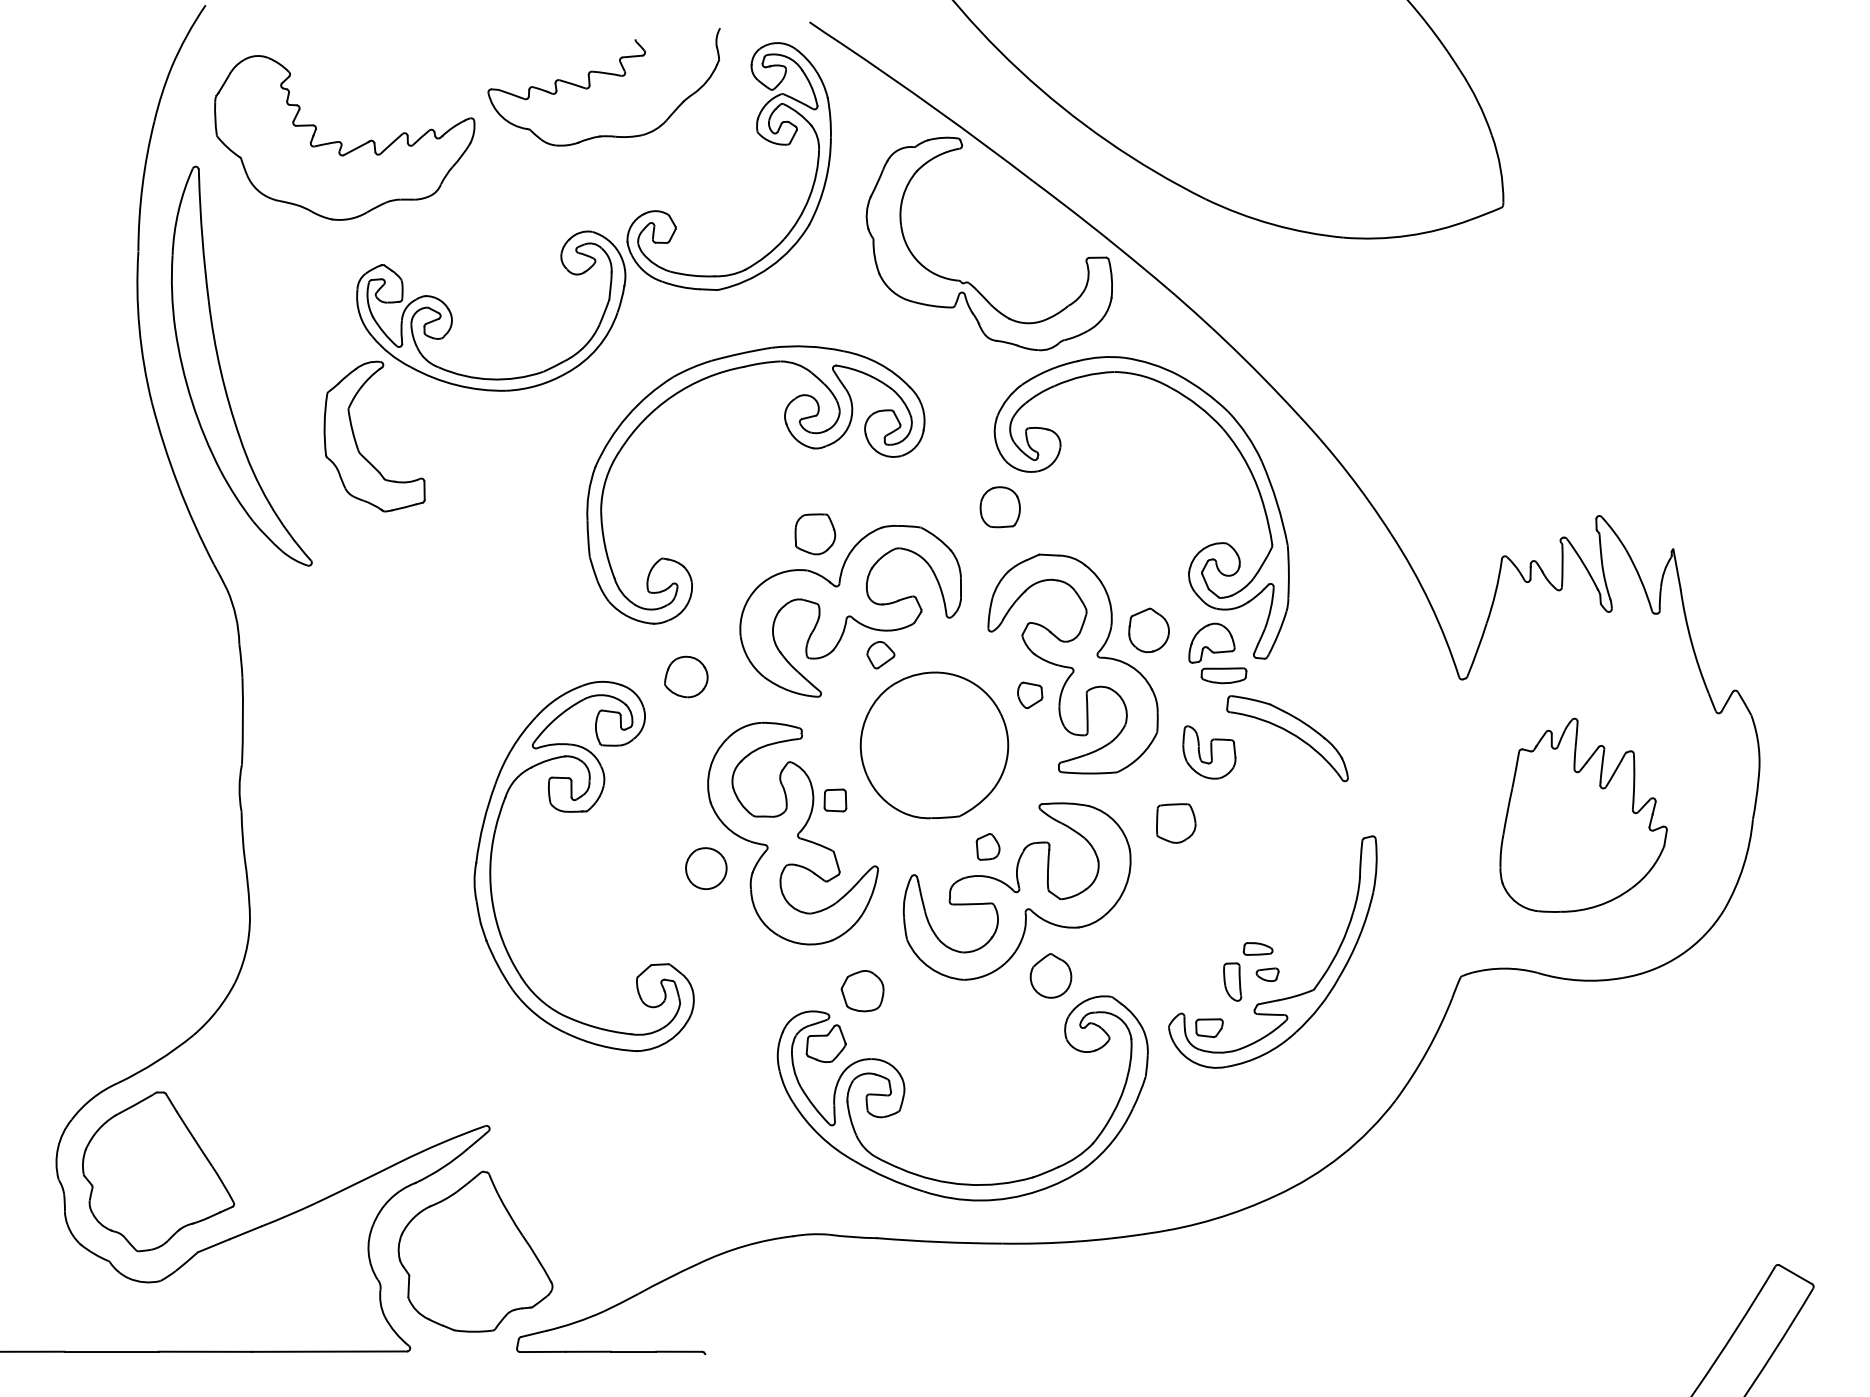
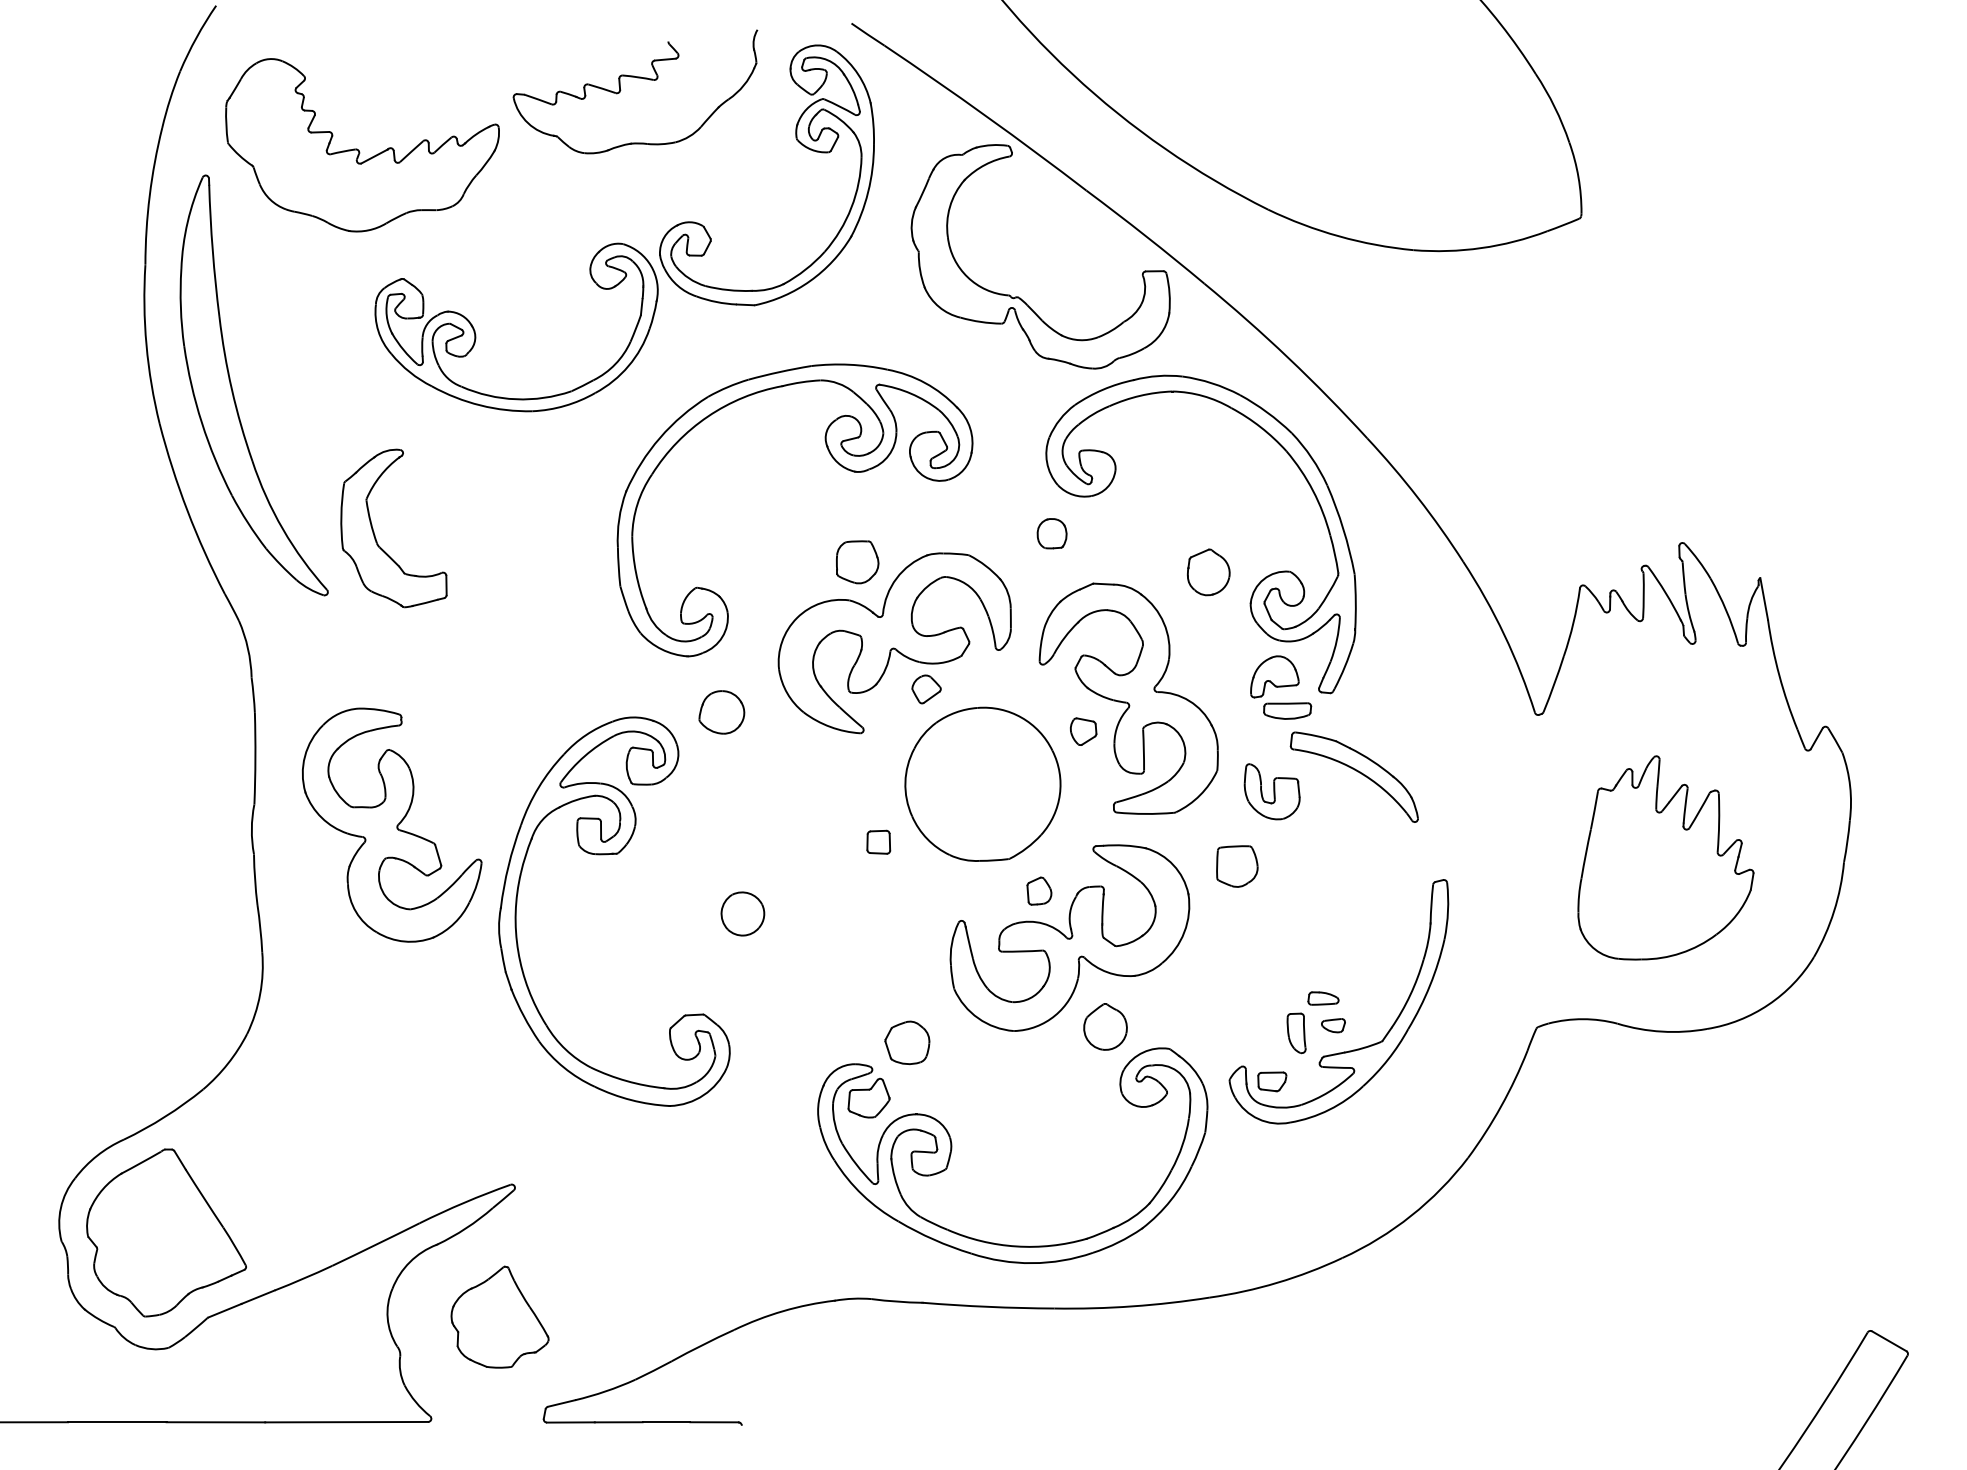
part: (356, 439) -> (374, 531), moved
part: (999, 506) -> (1051, 533), size x0.7
part: (1148, 630) -> (1208, 572), moved
part: (793, 832) -> (392, 824), moved
part: (474, 1252) -> (499, 1317), size x0.6

